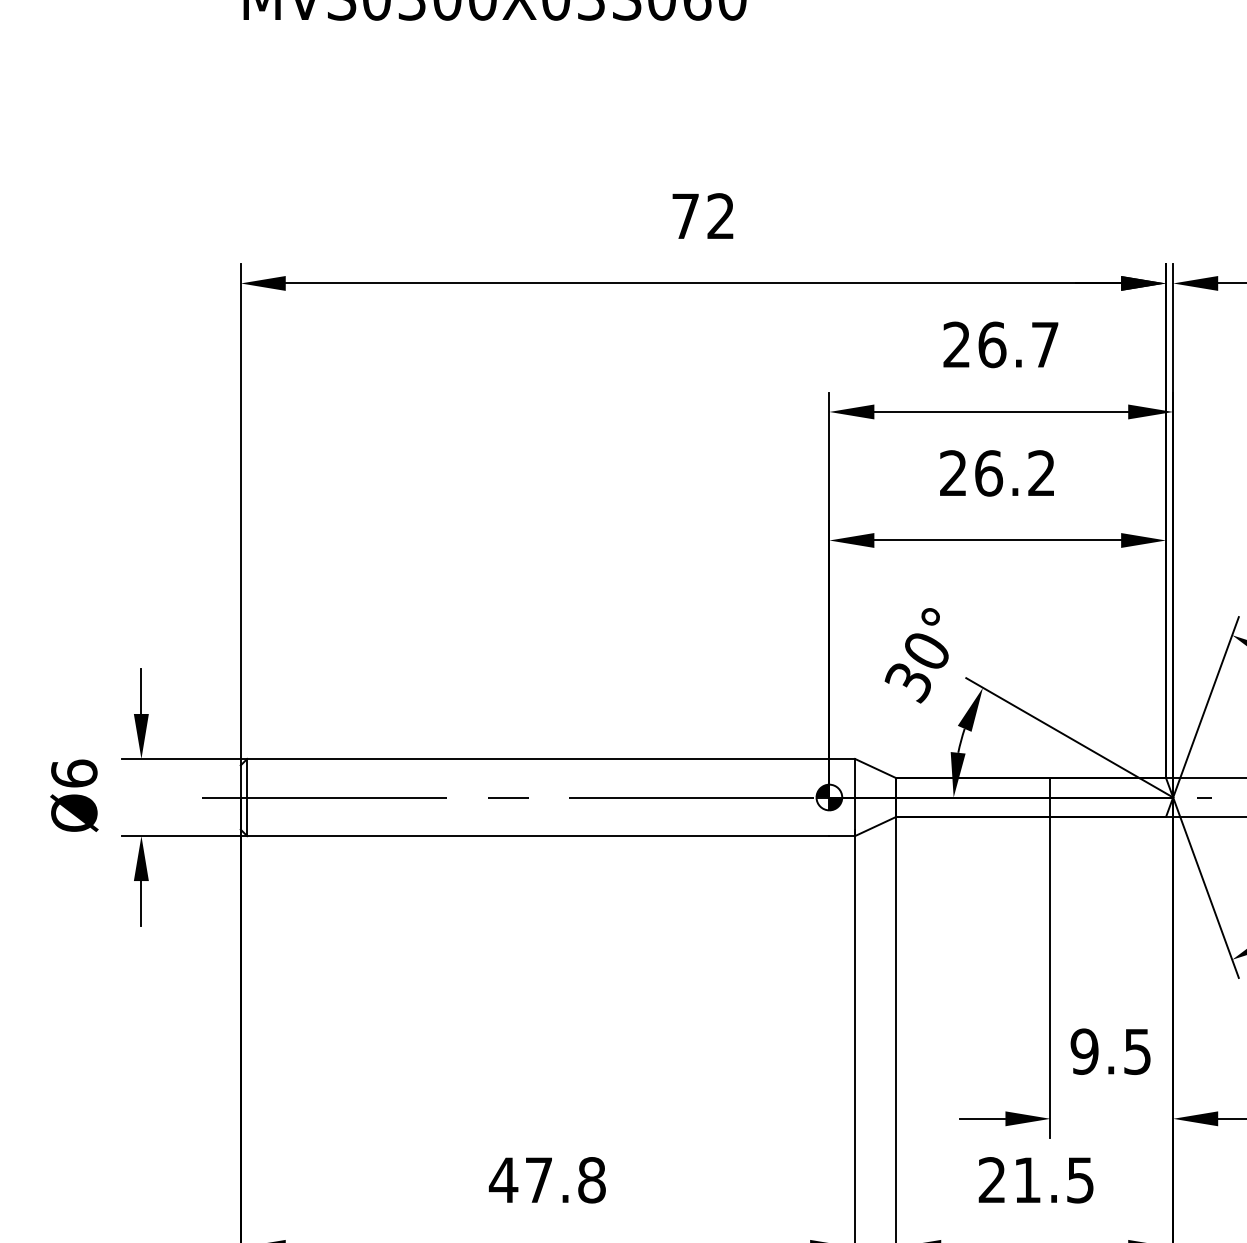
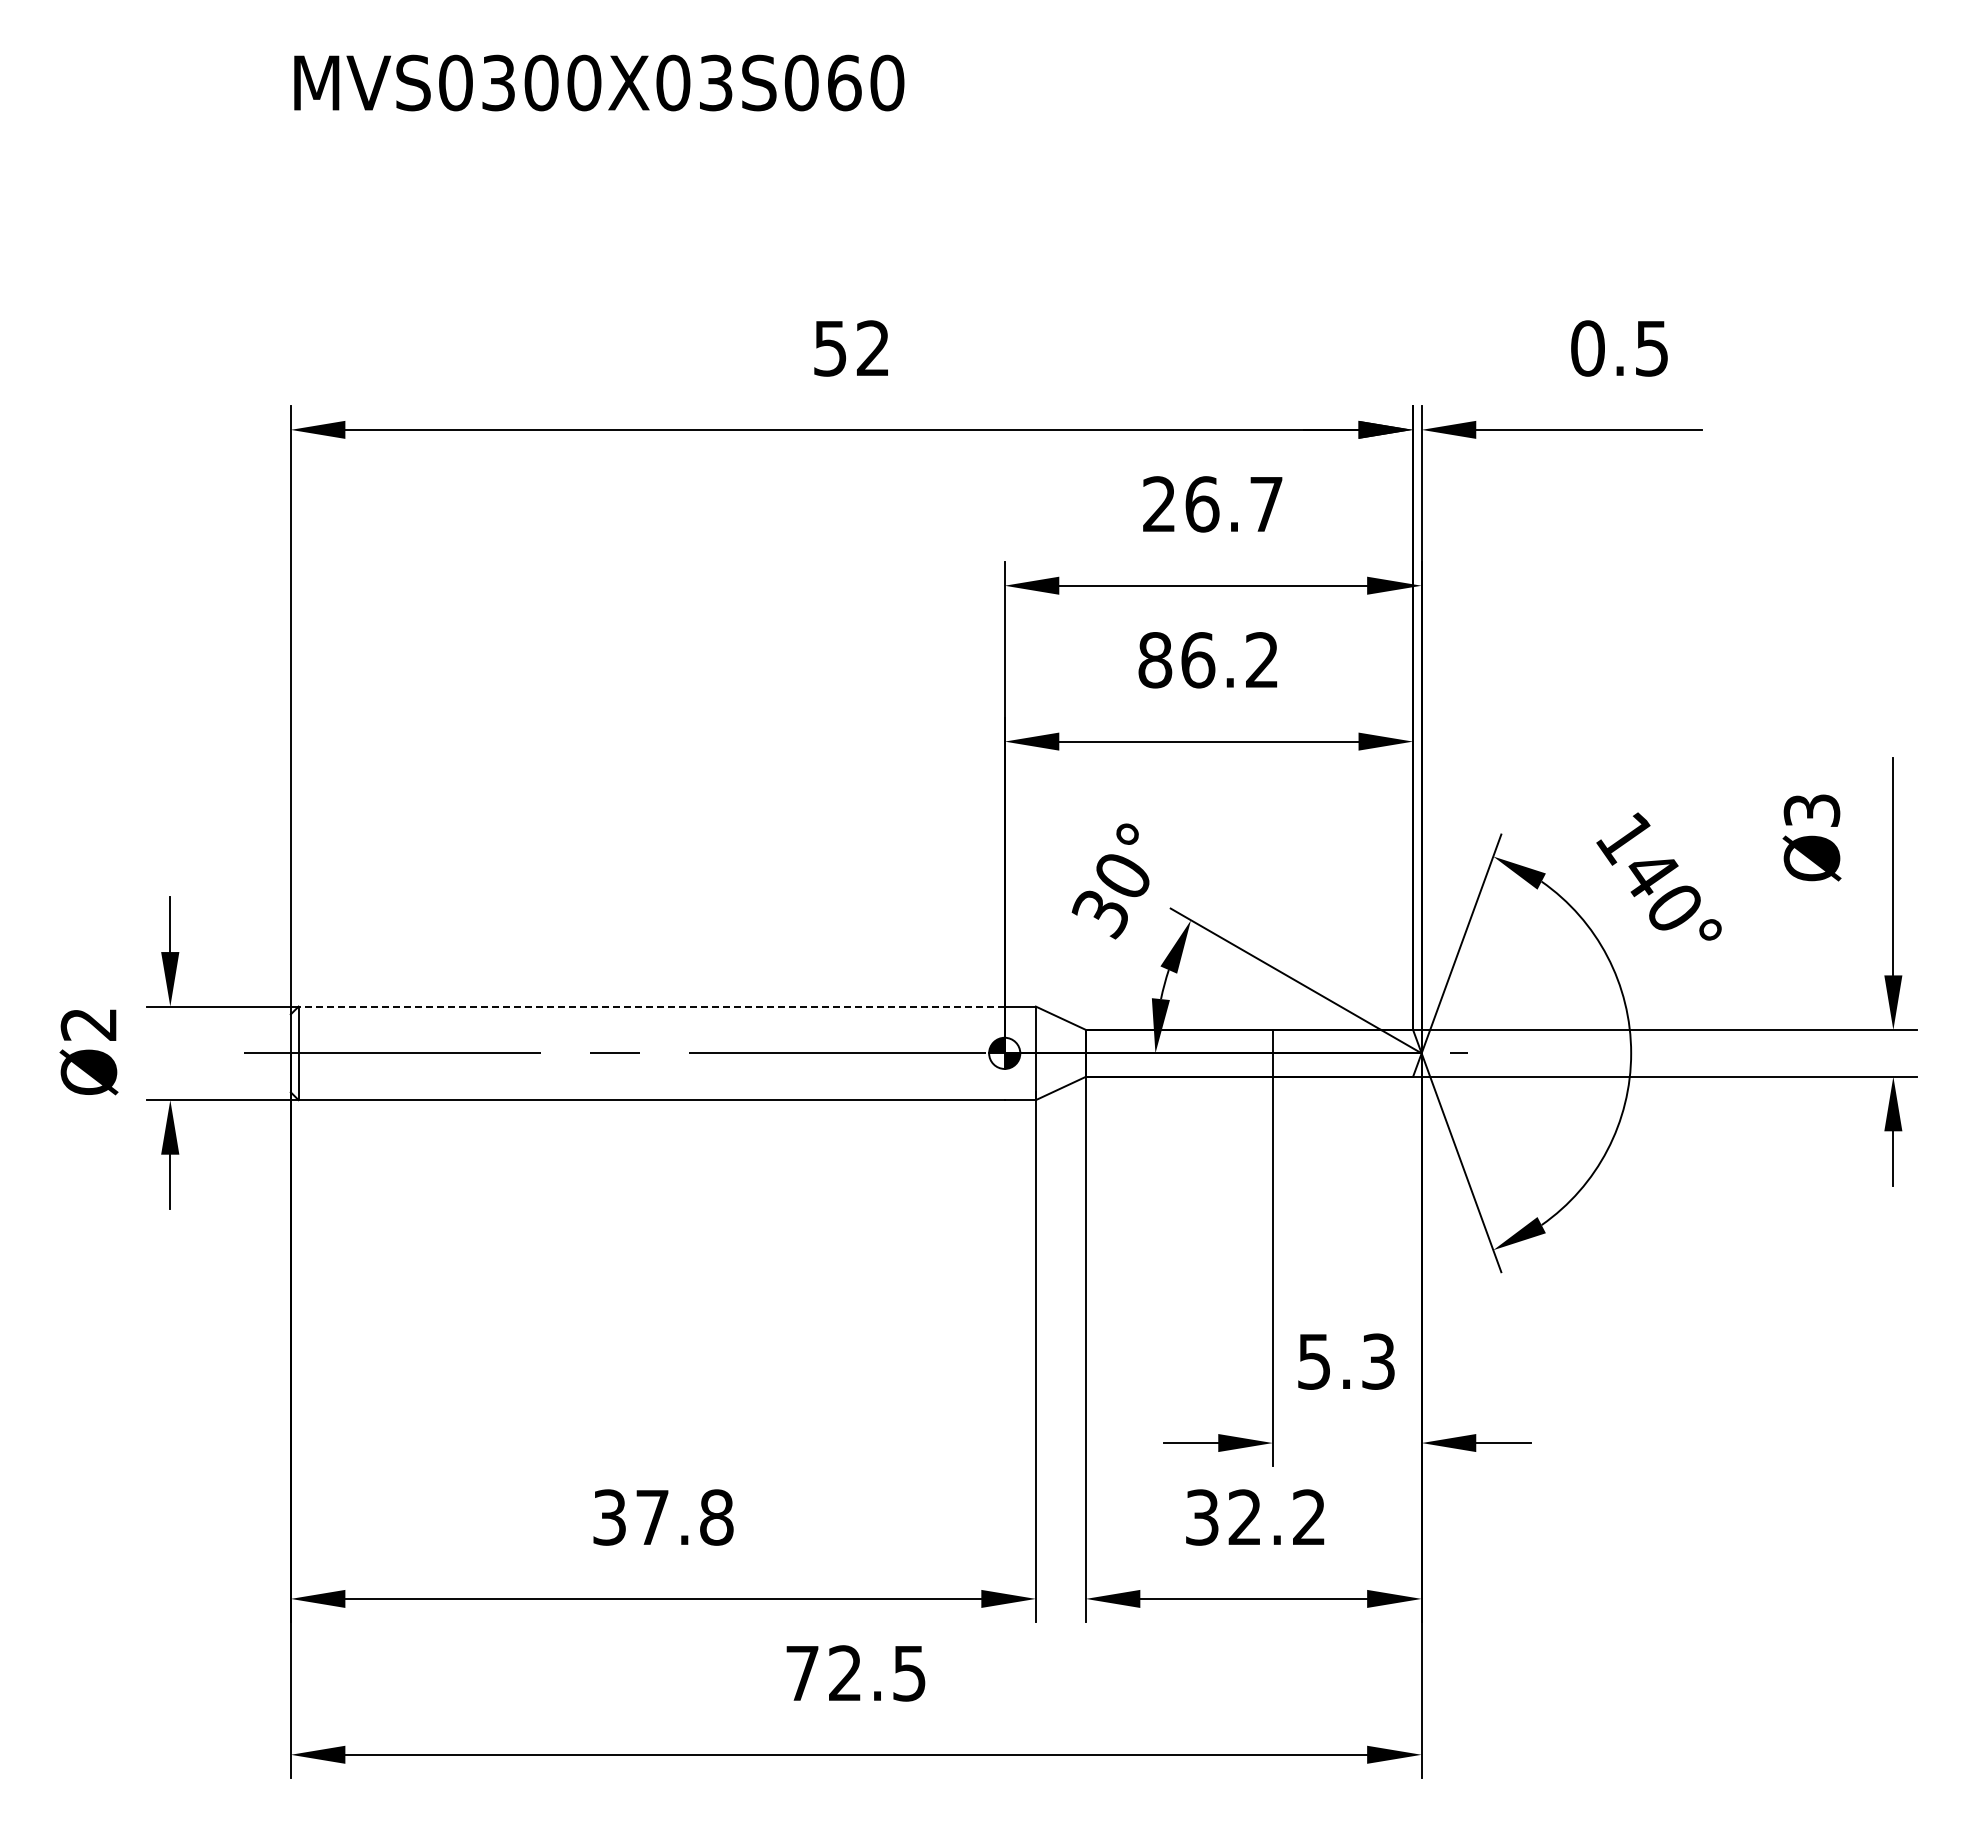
text: (685, 216) -> (830, 348), 72 -> 52
text: (953, 473) -> (1155, 660), 26.2 -> 86.2
line: (538, 758) -> (651, 1006), solid -> dashed
text: (73, 773) -> (88, 1024), Ø6 -> Ø2
text: (1110, 1051) -> (1345, 1361), 9.5 -> 5.3
text: (503, 1180) -> (609, 1517), 47.8 -> 37.8
text: (1036, 1180) -> (1255, 1517), 21.5 -> 32.2

